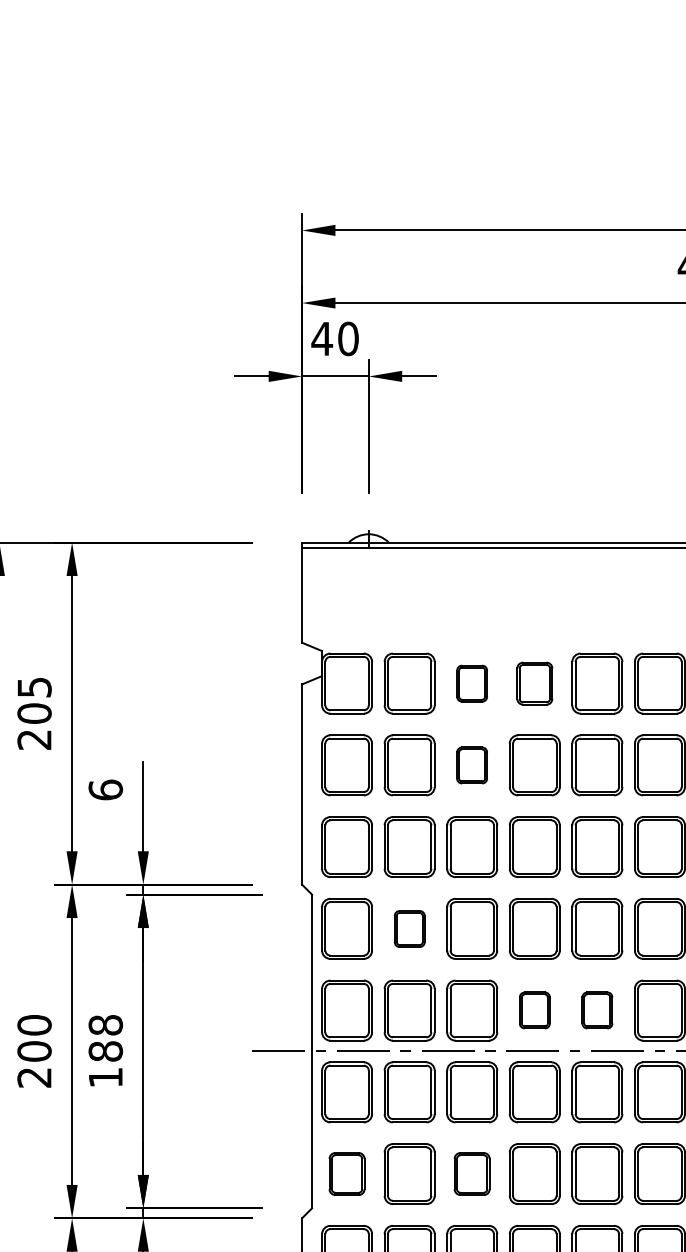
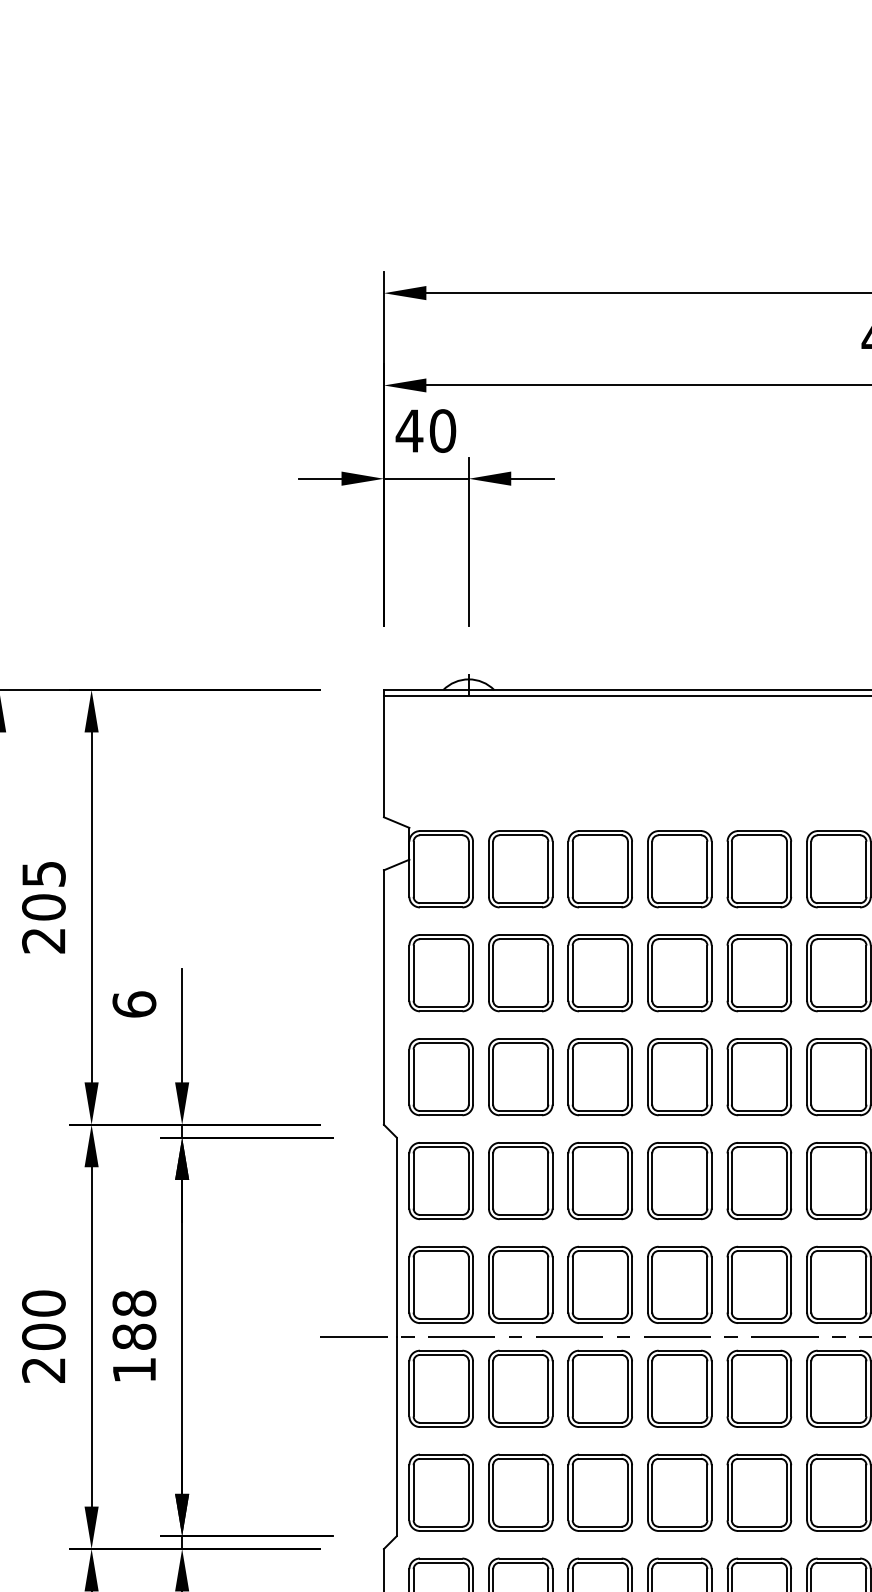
part: (471, 683) -> (599, 869), size x1.67
part: (534, 683) -> (679, 869), size x1.43
part: (471, 765) -> (599, 973), size x1.67
part: (409, 929) -> (520, 1181), size x1.67
part: (534, 1010) -> (679, 1284), size x1.67
part: (597, 1010) -> (759, 1284), size x1.67
part: (346, 1173) -> (440, 1492), size x1.43
part: (471, 1173) -> (599, 1492), size x1.43

